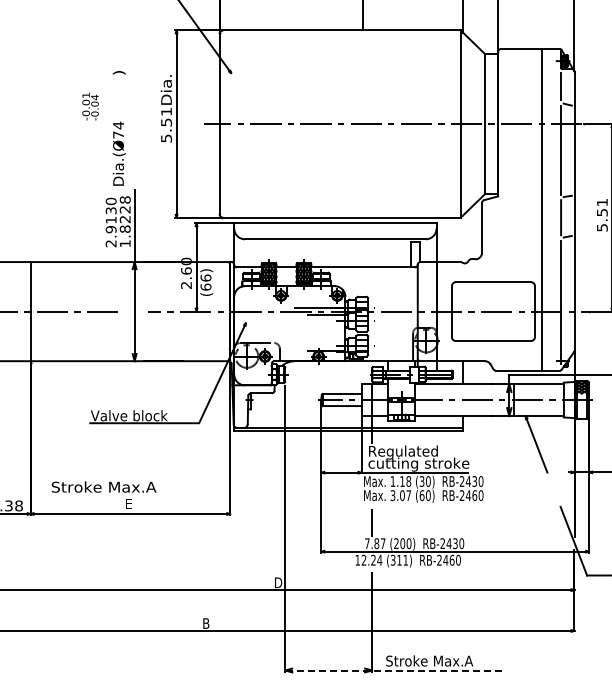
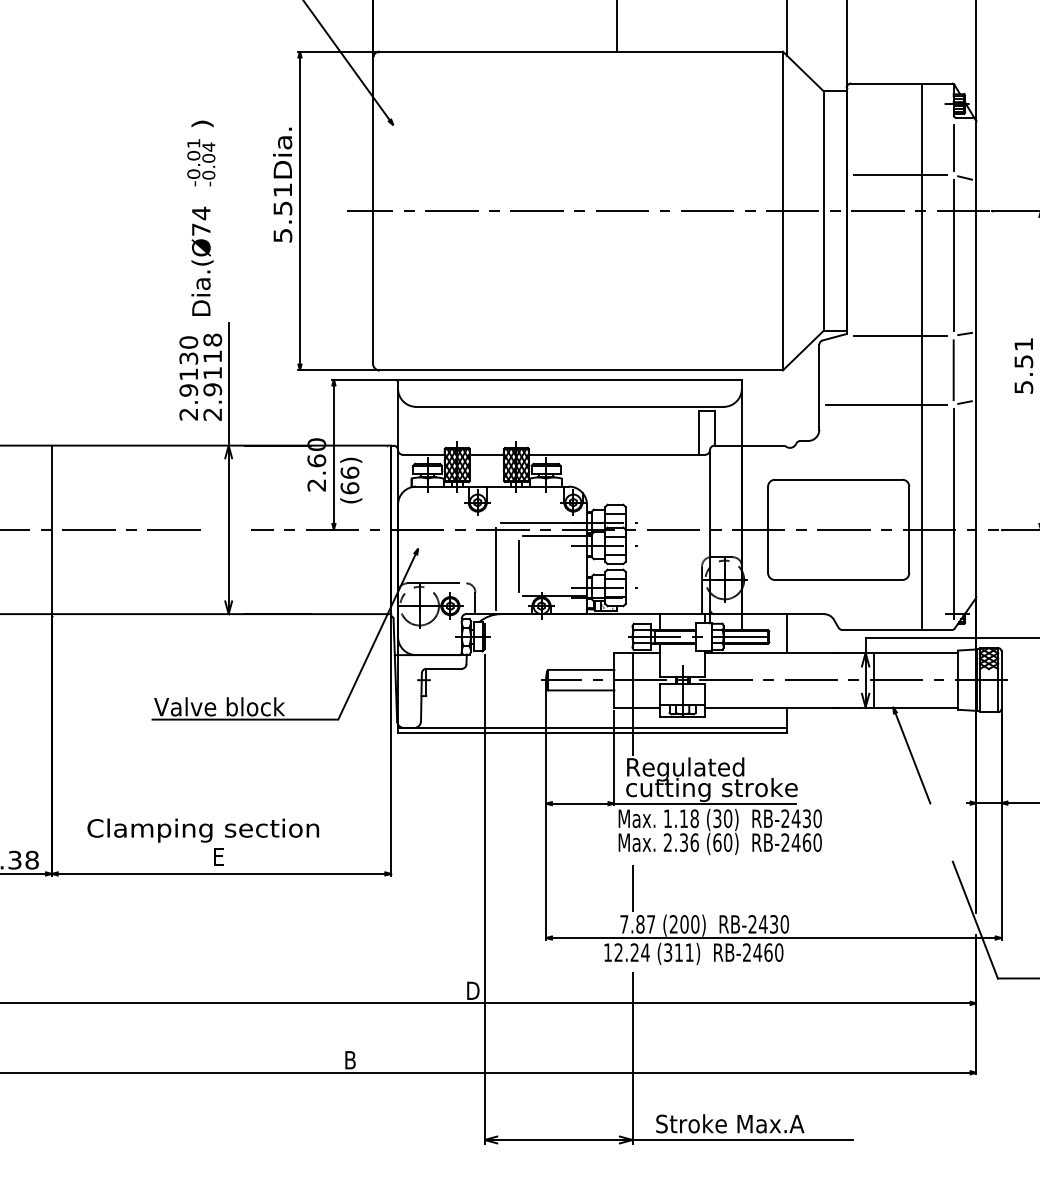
line: (529, 103) -> (899, 176), added
text: (90, 106) -> (201, 162), moved
line: (529, 197) -> (899, 335), added
text: (124, 226) -> (211, 385), 1.8228 -> 2.9118
line: (521, 237) -> (886, 403), added
line: (305, 332) -> (519, 565), added
line: (291, 334) -> (495, 568), added
text: (119, 488) -> (202, 830), Stroke Max.A -> Clamping section
text: (400, 495) -> (680, 842), 3.07 -> 2.36
line: (393, 670) -> (668, 1139), dashed -> solid

